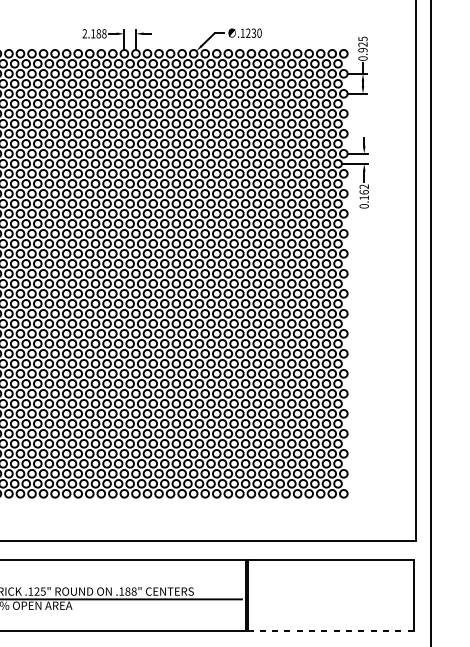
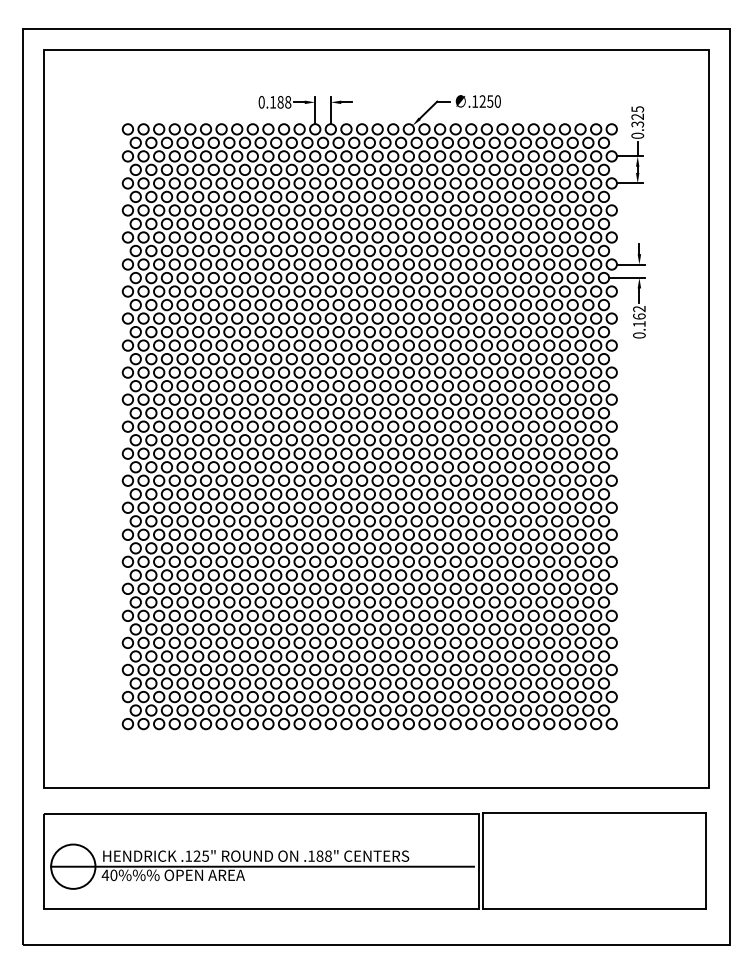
text: (254, 32) -> (490, 100), .1230 -> .1250
text: (84, 33) -> (261, 102), 2.188 -> 0.188
text: (362, 50) -> (637, 124), 0.925 -> 0.325
line: (331, 631) -> (594, 909), dashed -> solid

